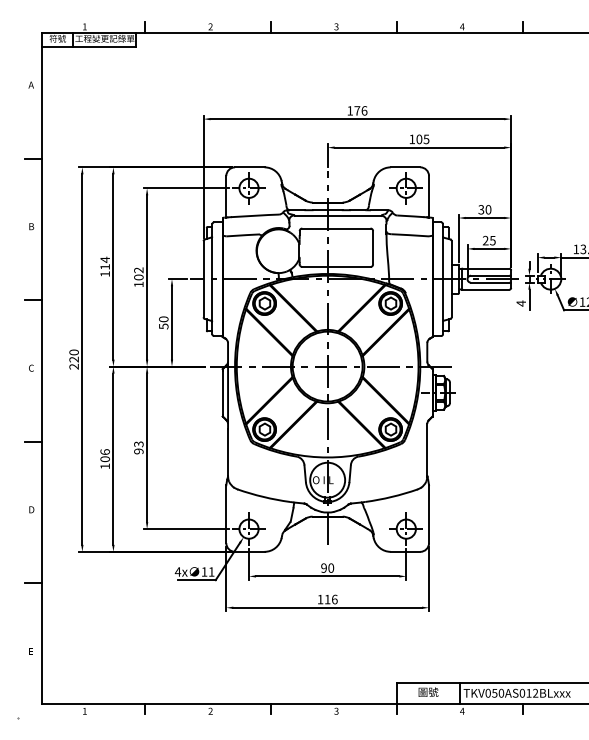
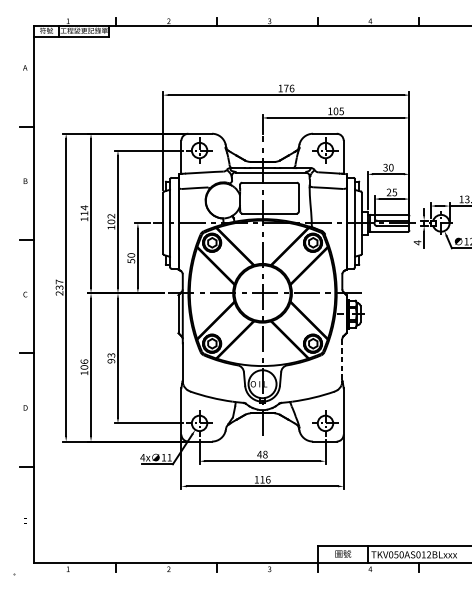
text: (73, 355) -> (59, 284), 220 -> 237
line: (427, 450) -> (342, 360), solid -> dashed
text: (327, 567) -> (262, 454), 90 -> 48

